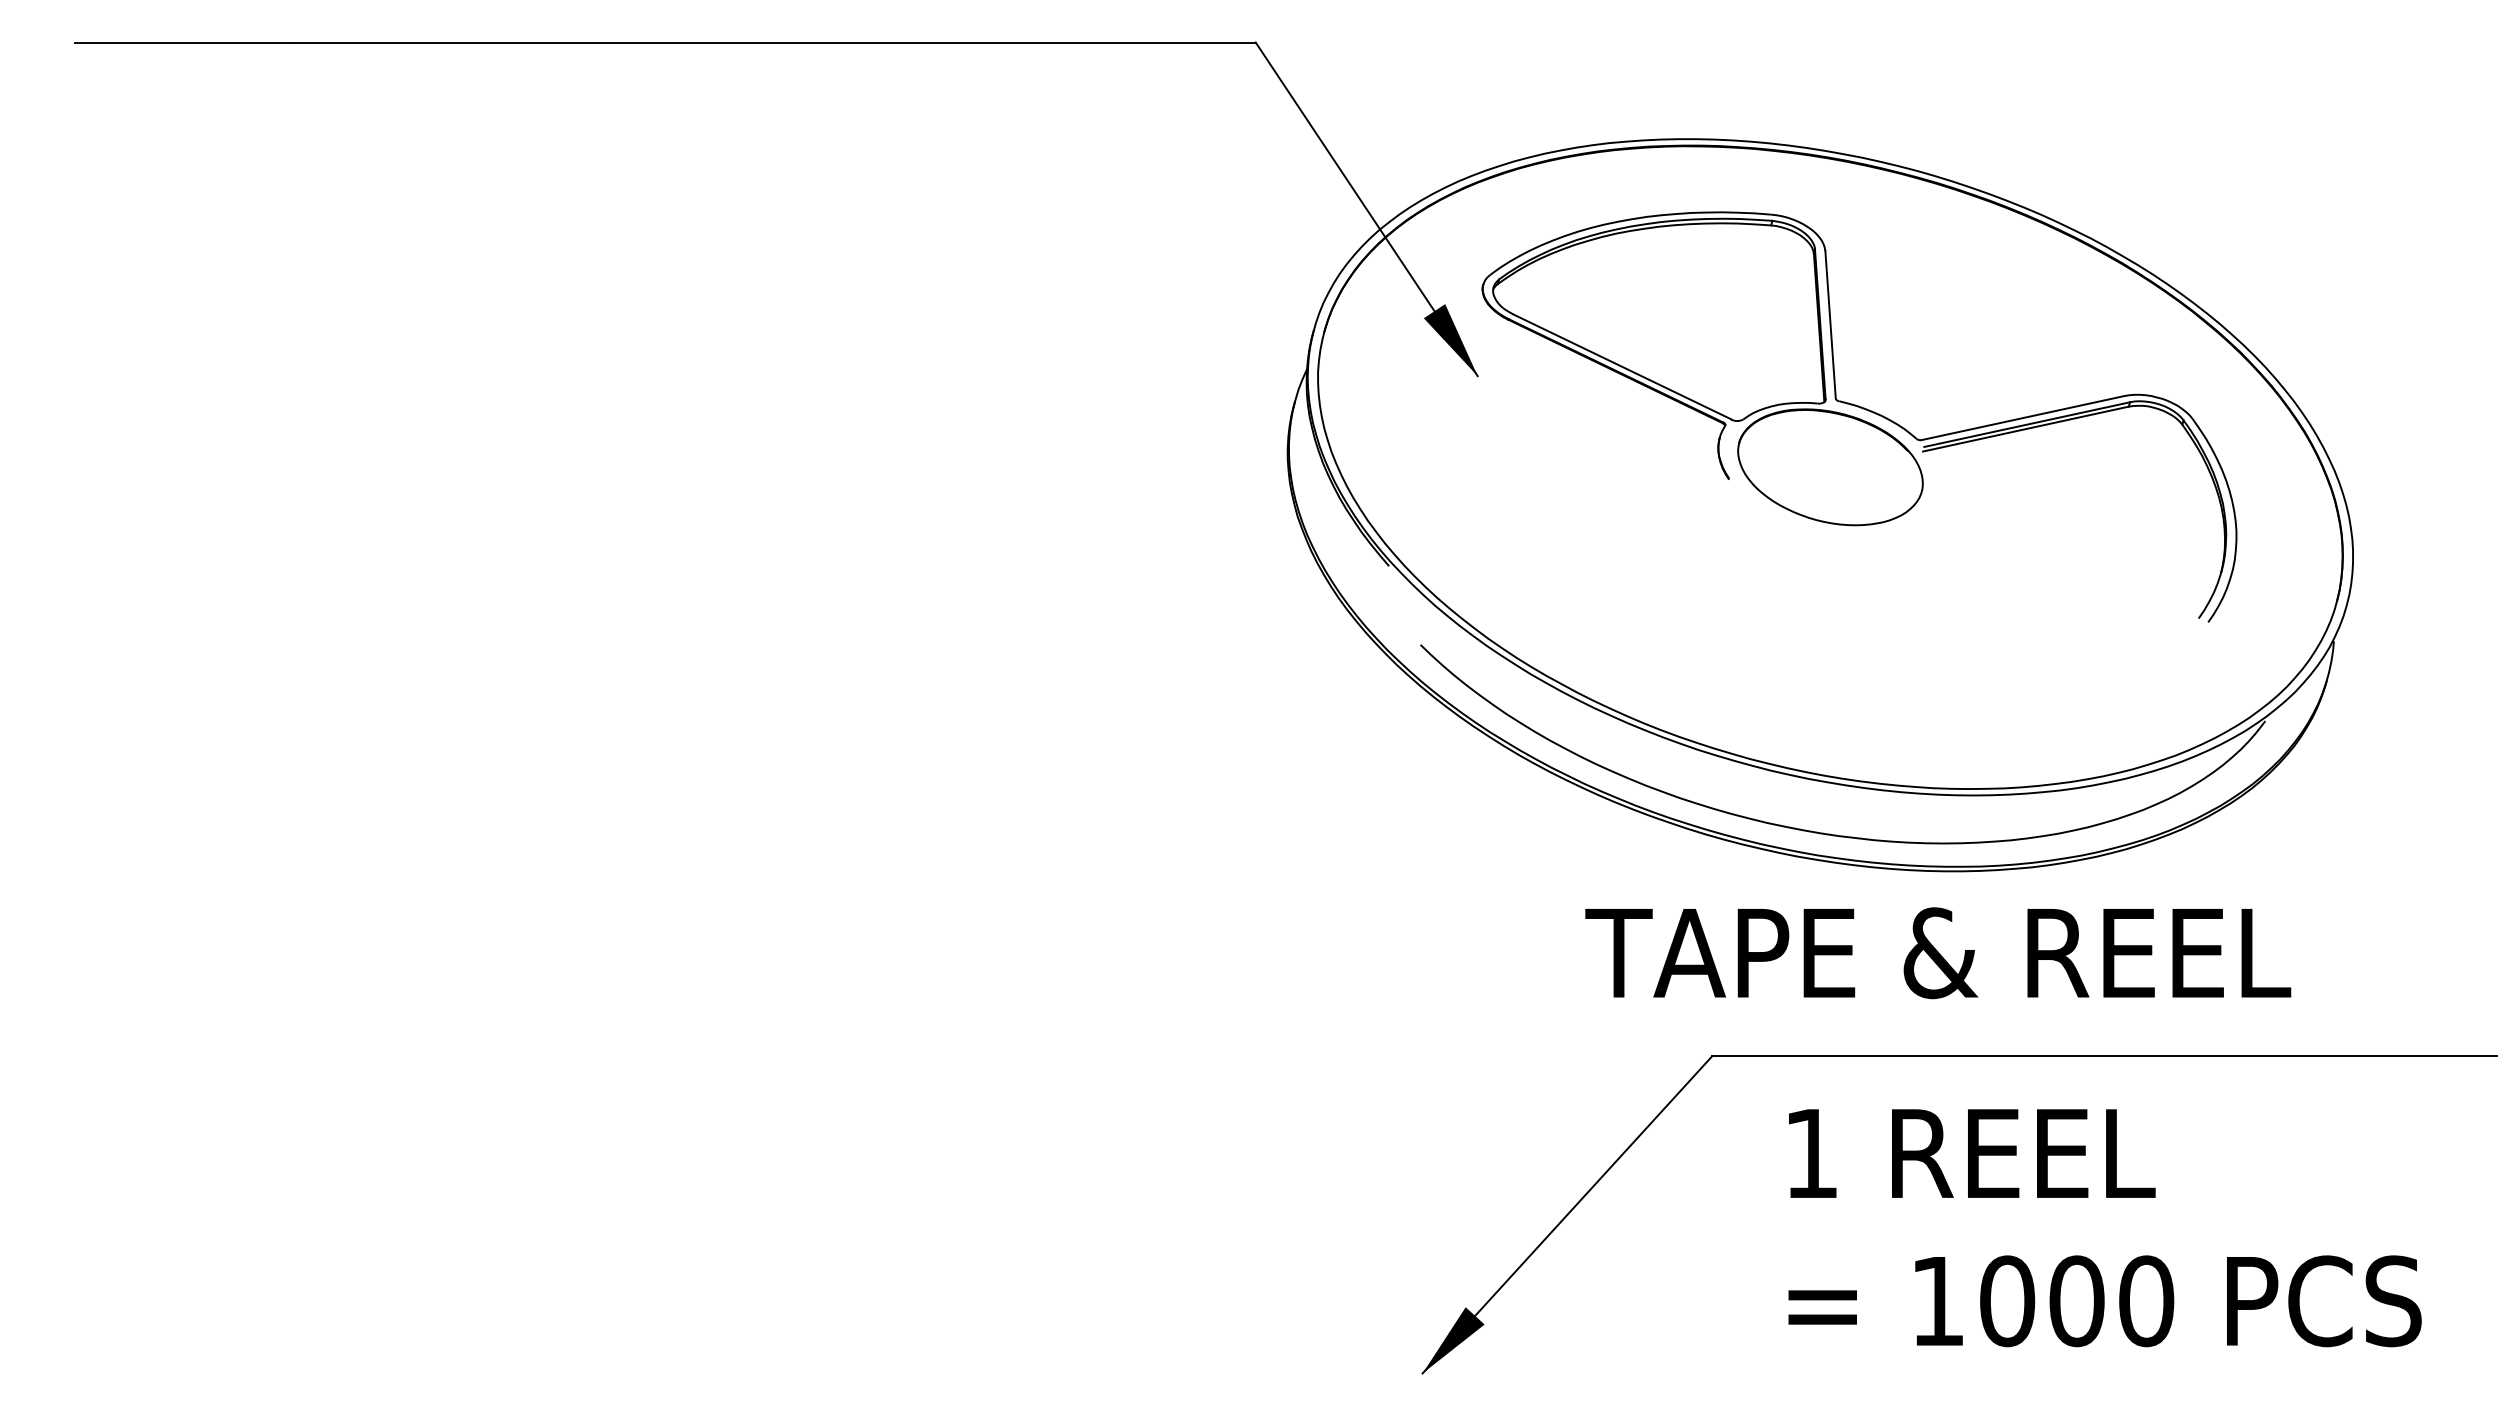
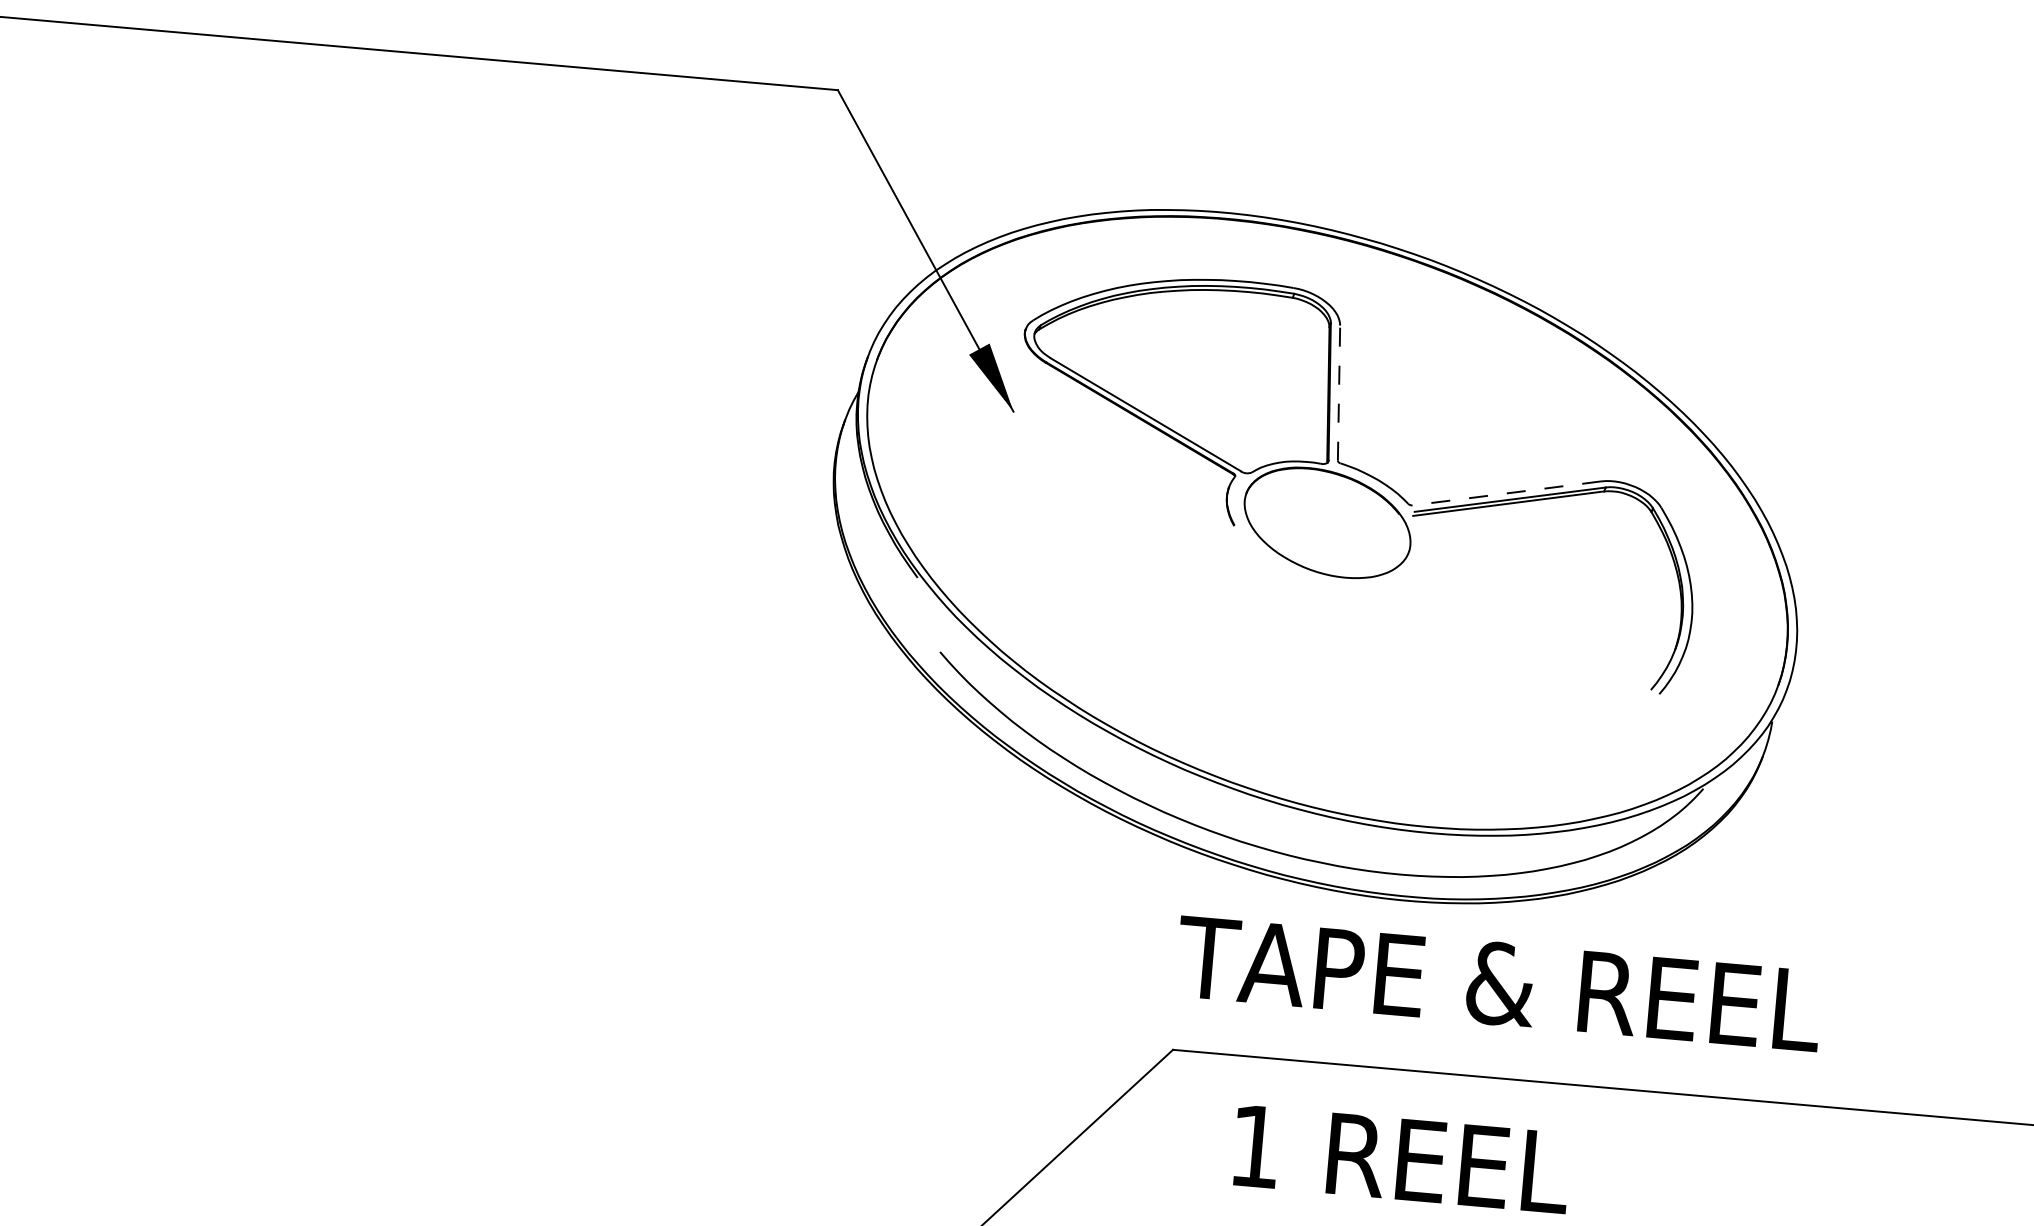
line: (1830, 324) -> (1338, 392), solid -> dashed
line: (2023, 418) -> (1507, 493), solid -> dashed
text: (1938, 953) -> (1499, 984), moved

